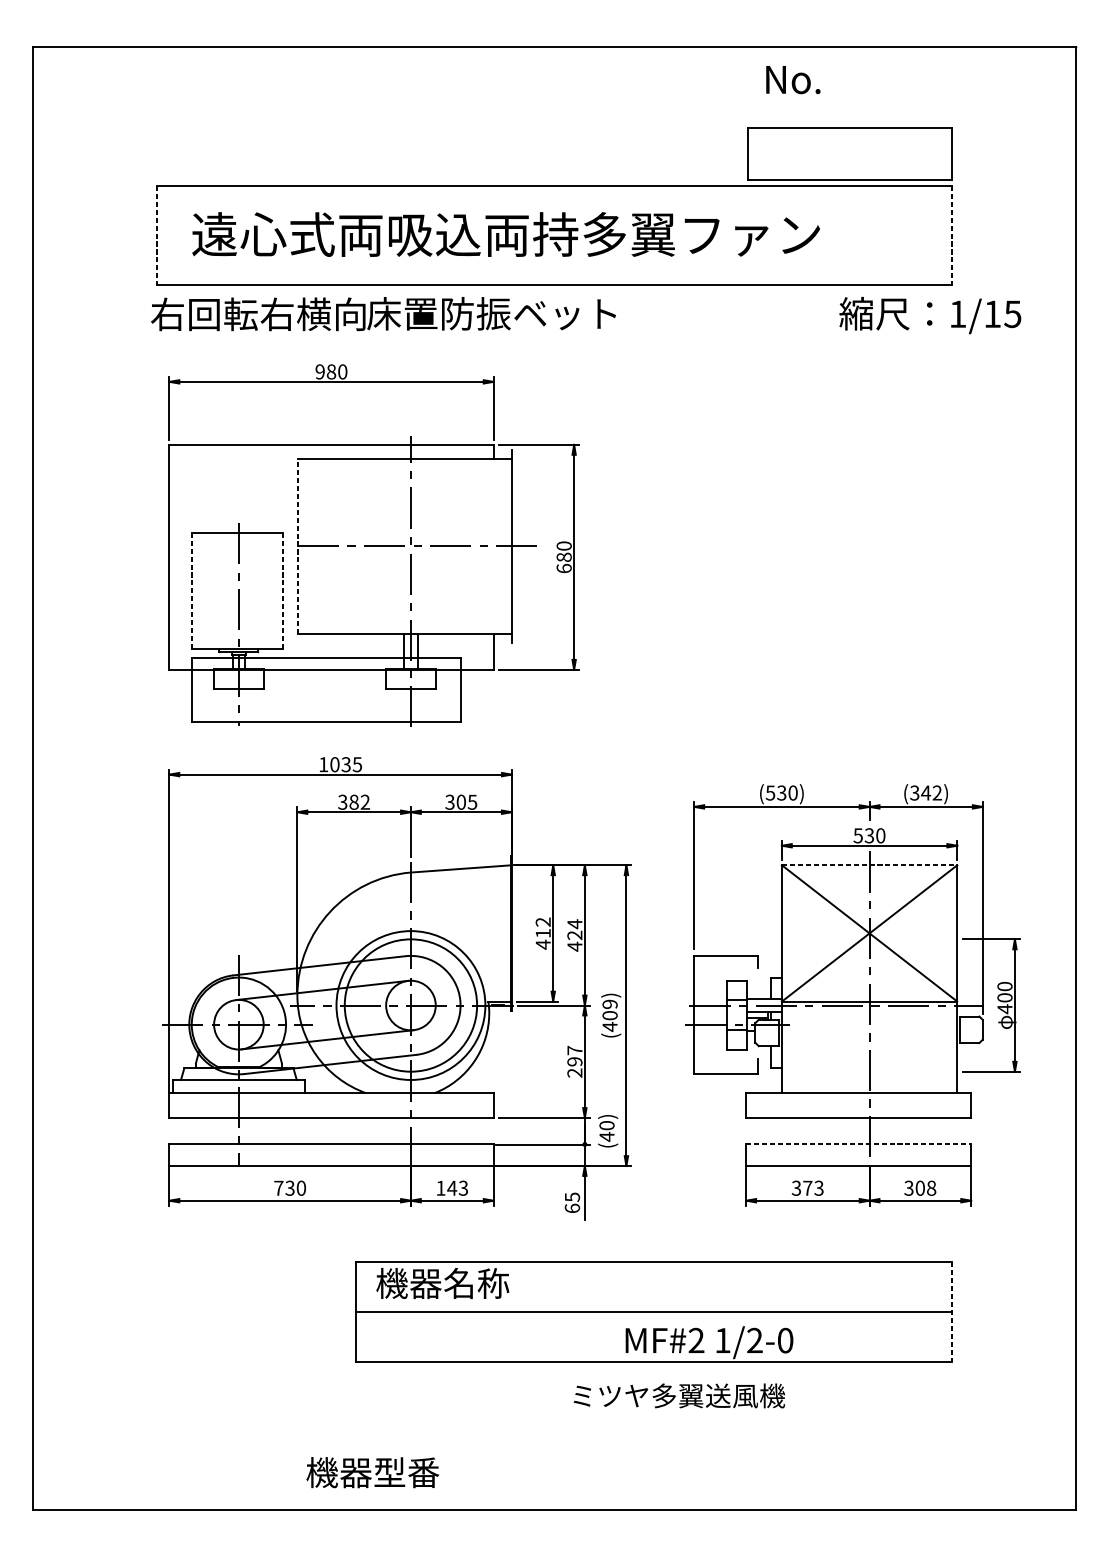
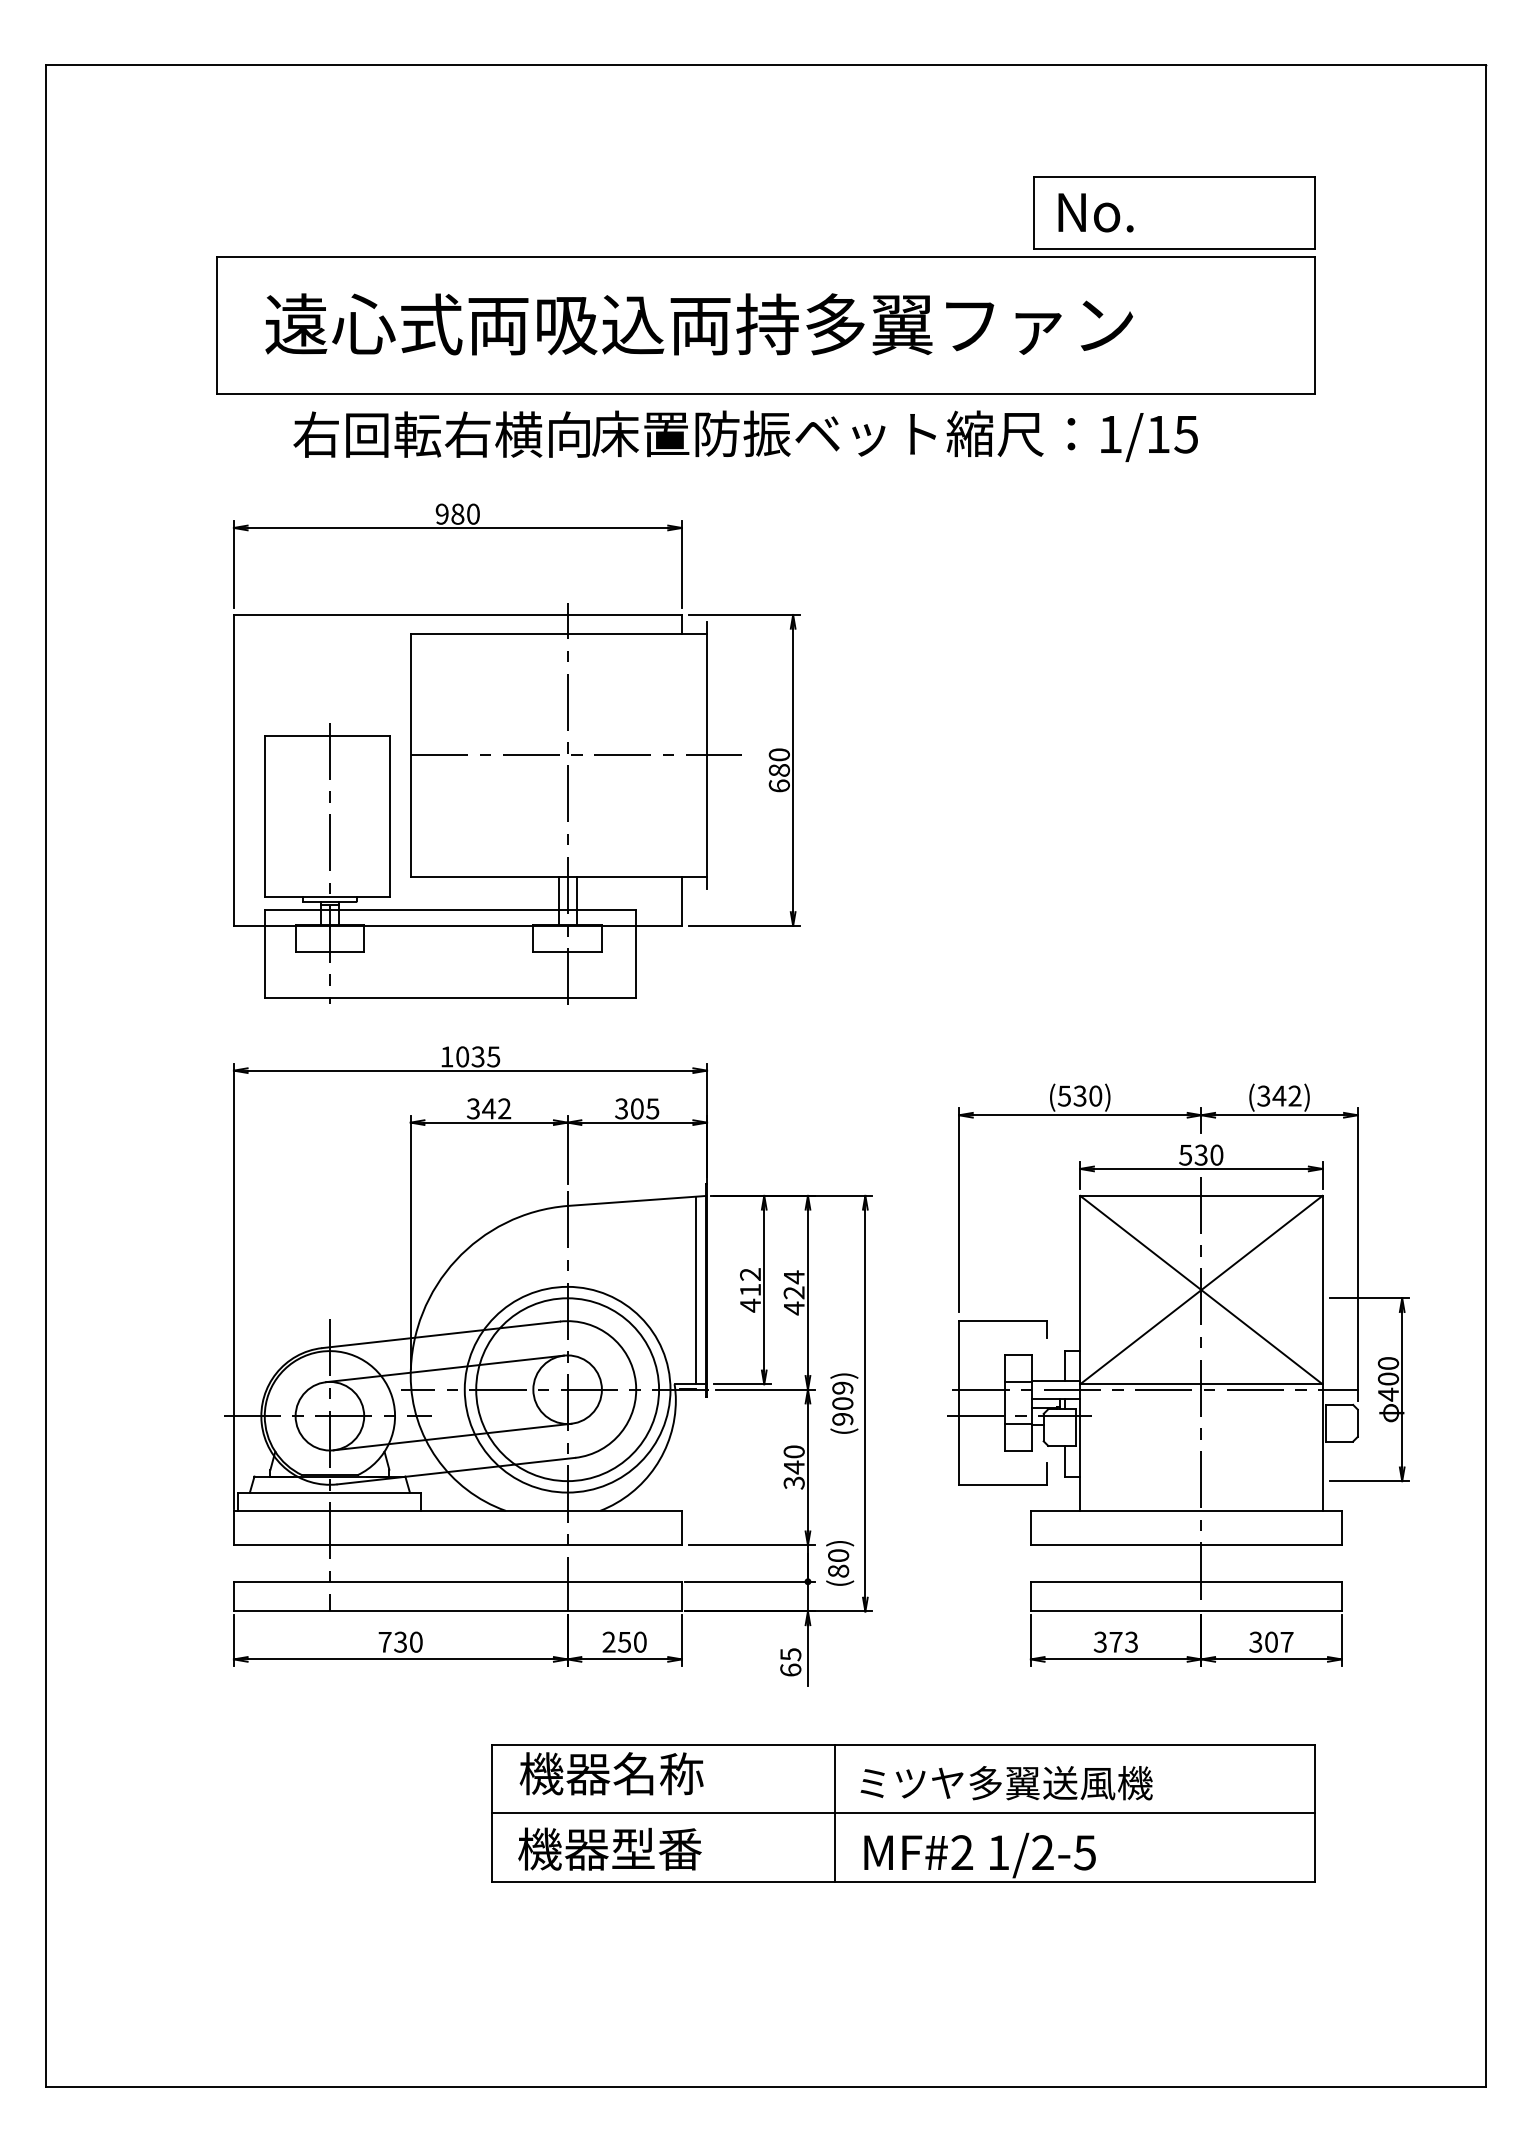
text: (792, 79) -> (1095, 212), moved
line: (157, 235) -> (217, 325), dashed -> solid
line: (951, 235) -> (1314, 325), dashed -> solid
text: (383, 313) -> (614, 433), moved
text: (929, 314) -> (1071, 435), moved
line: (297, 545) -> (411, 754), dashed -> solid
line: (192, 591) -> (265, 817), dashed -> solid
line: (282, 591) -> (390, 817), dashed -> solid
text: (354, 802) -> (489, 1108), 382 -> 342
line: (869, 864) -> (1201, 1195), dashed -> solid
line: (503, 933) -> (695, 1290), added
text: (609, 1027) -> (842, 1419), (409) -> (909)
text: (574, 1061) -> (793, 1467), 297 -> 340
text: (606, 1137) -> (838, 1571), (40) -> (80)
line: (858, 1144) -> (1186, 1581), dashed -> solid
text: (452, 1187) -> (624, 1641), 143 -> 250
text: (931, 1187) -> (1286, 1641), 308 -> 307
line: (604, 1311) -> (834, 1812), added
line: (951, 1312) -> (1314, 1813), dashed -> solid
text: (784, 1340) -> (1084, 1852), 1/2-0 -> 1/2-5
text: (679, 1396) -> (1006, 1783), moved
text: (372, 1472) -> (609, 1848), moved

